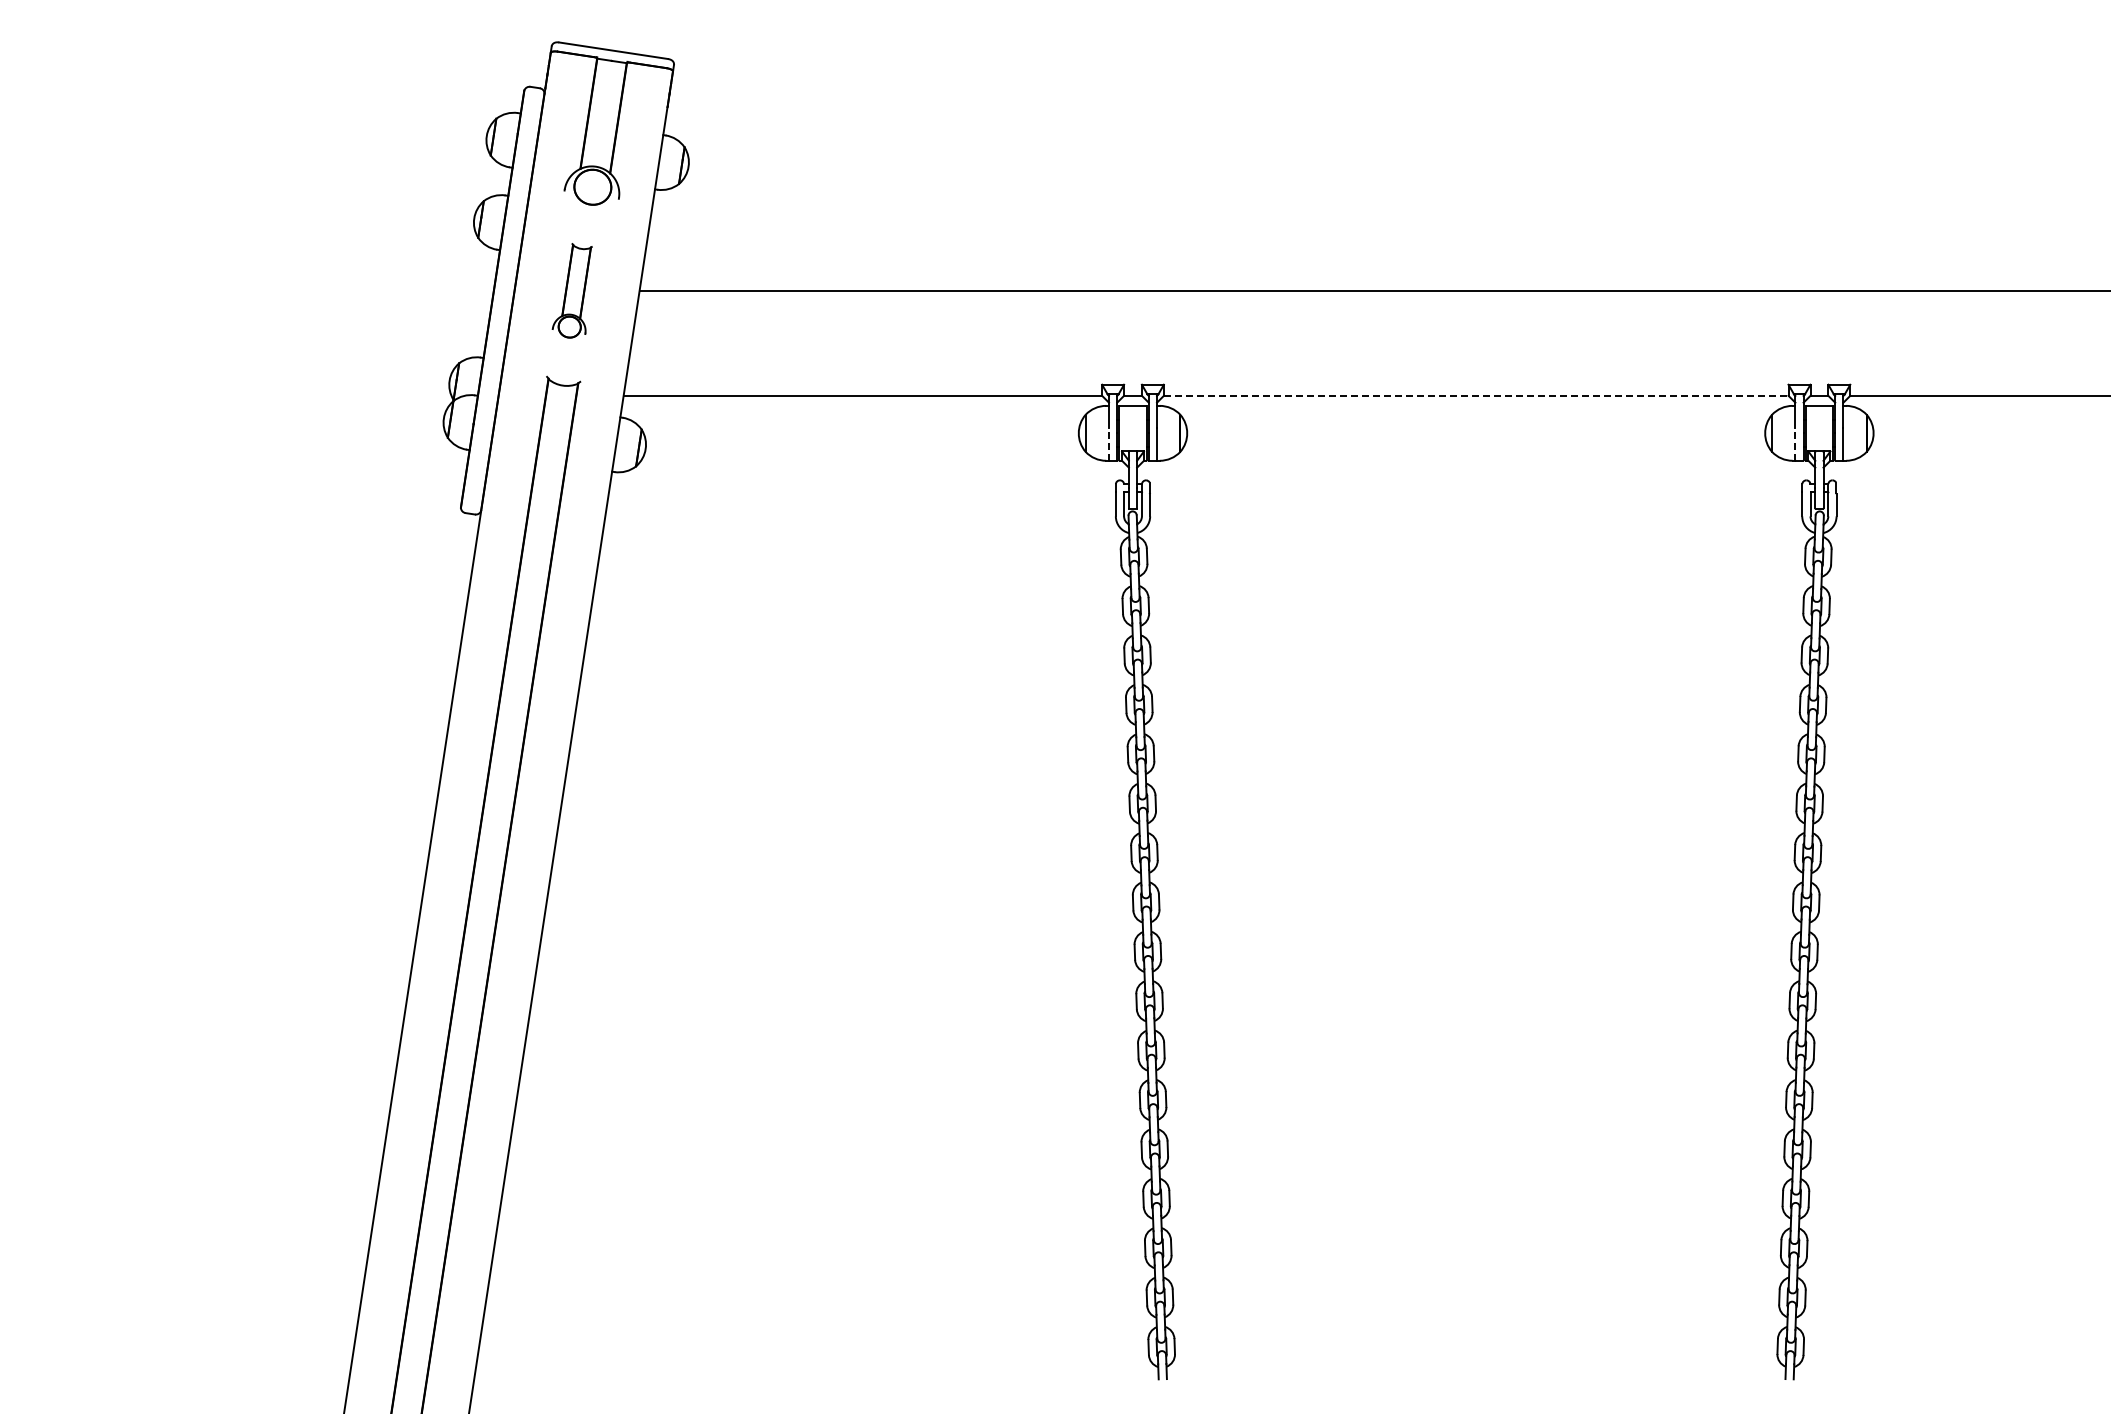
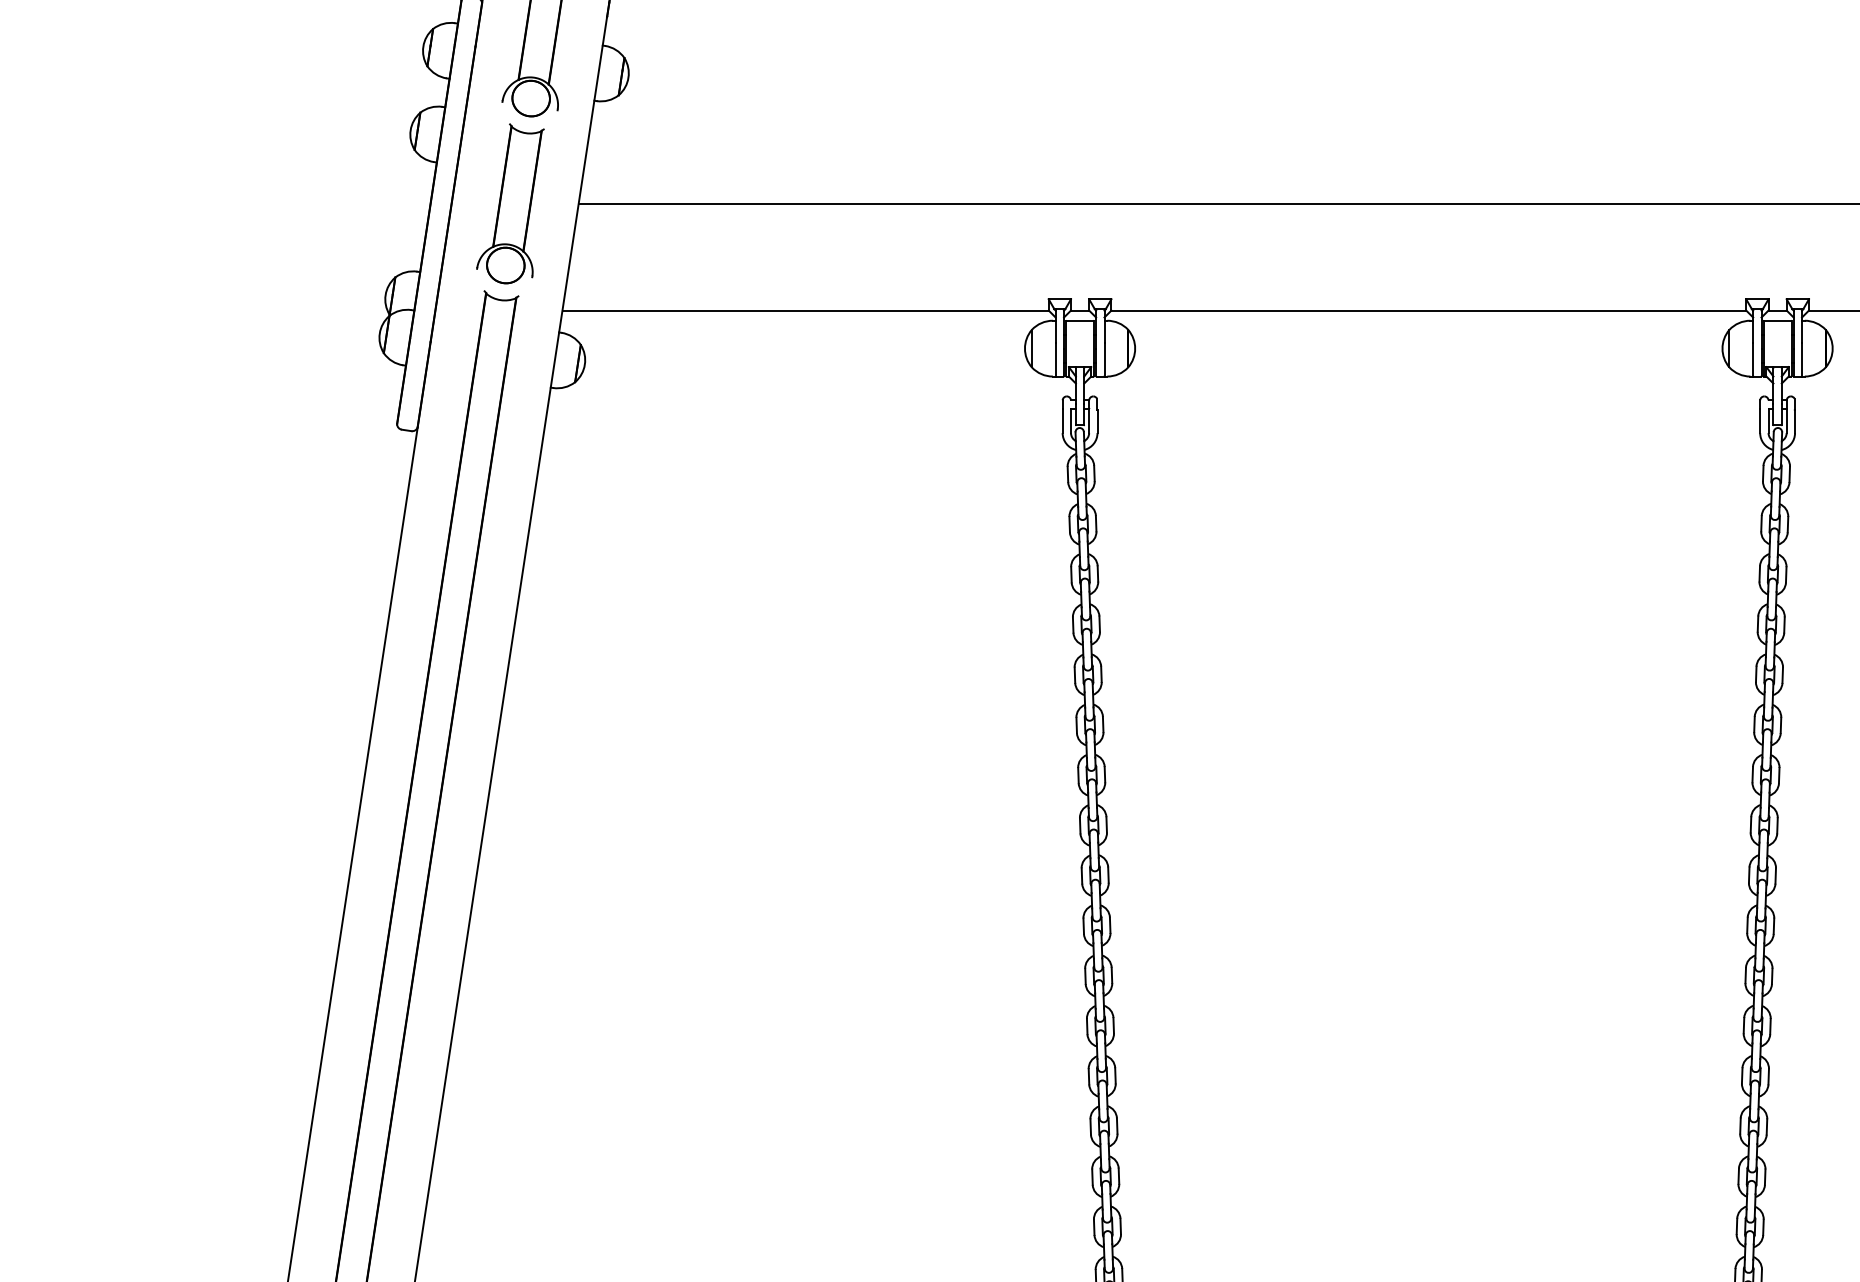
part: (572, 290) -> (510, 203), size x1.67
line: (1476, 395) -> (1429, 310), dashed -> solid
line: (1108, 443) -> (1055, 358), dashed -> solid
line: (1795, 443) -> (1753, 358), dashed -> solid

